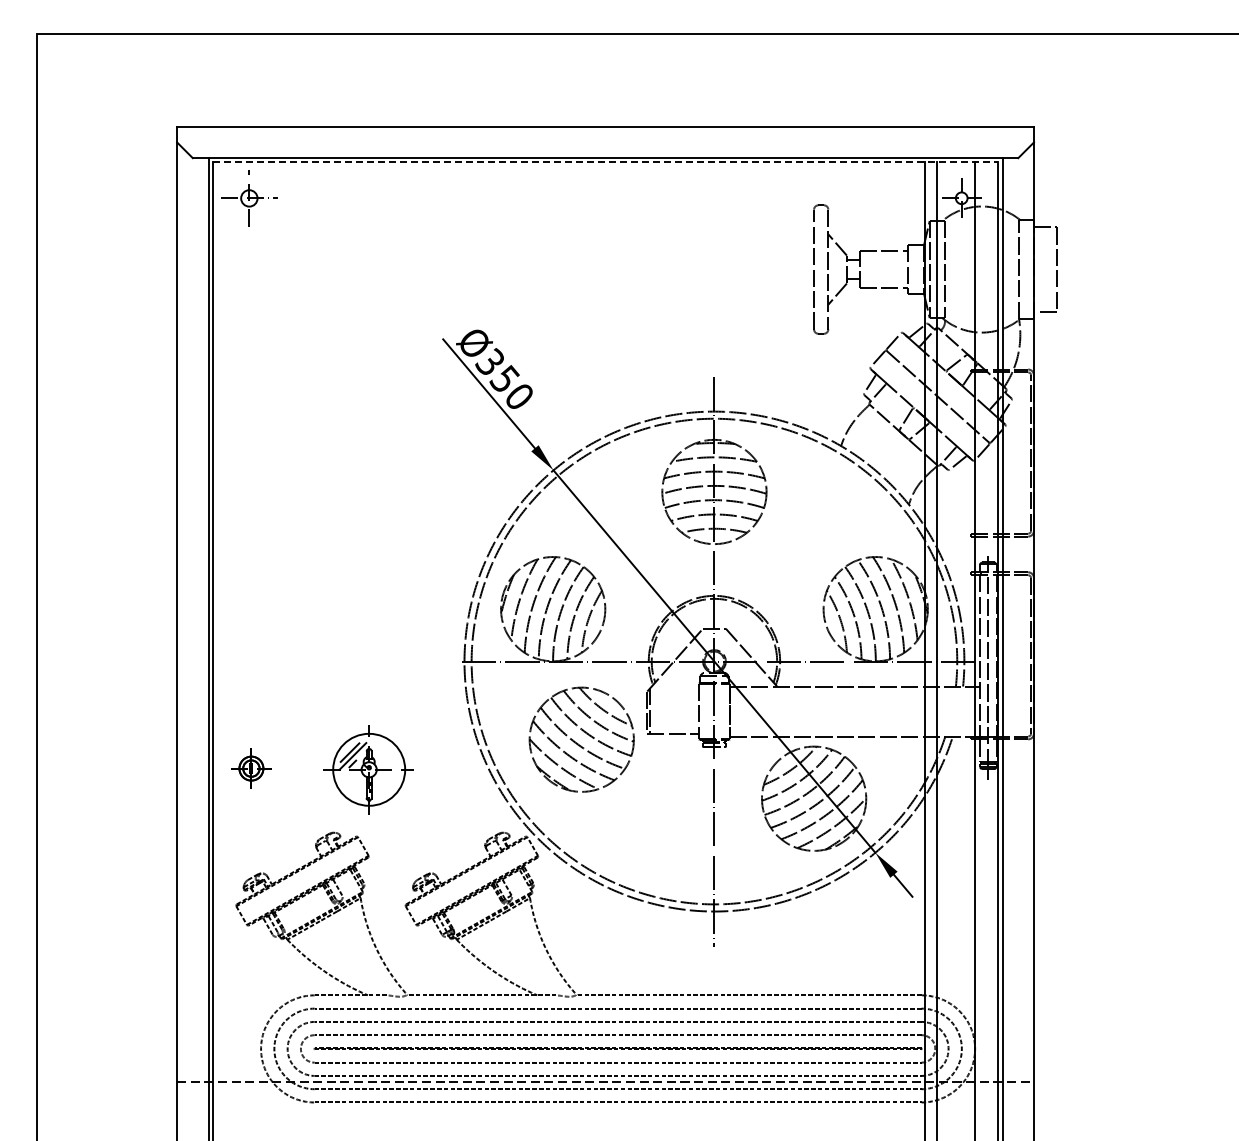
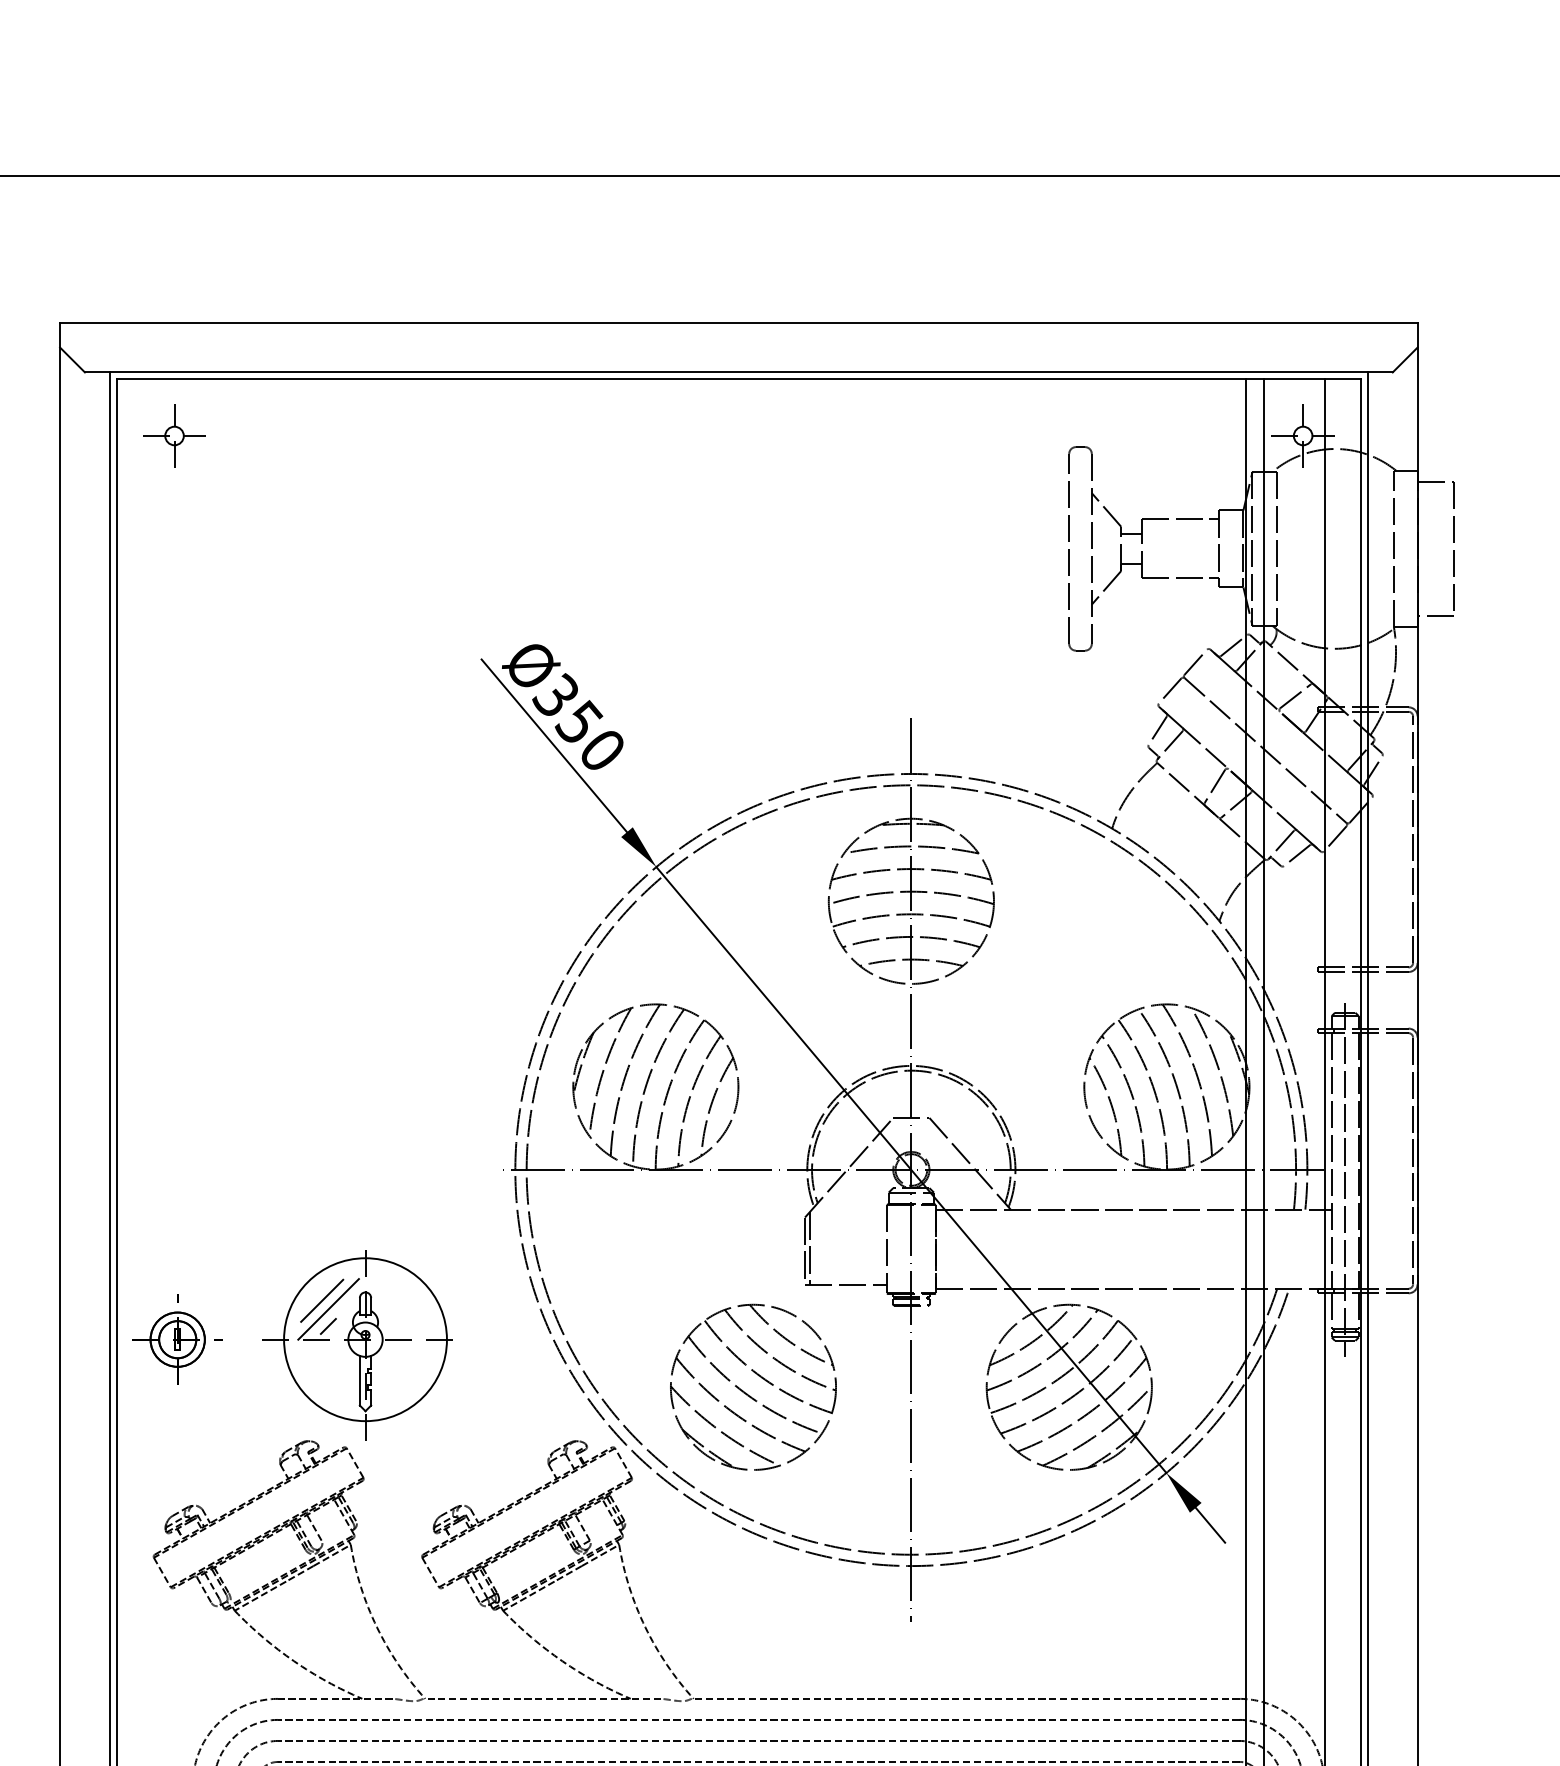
line: (605, 162) -> (738, 379), dashed -> solid
part: (249, 197) -> (174, 434), size x0.71
part: (581, 739) -> (753, 1386), moved
part: (251, 768) -> (177, 1339), size x1.43
part: (367, 772) -> (361, 1345), size x1.43

